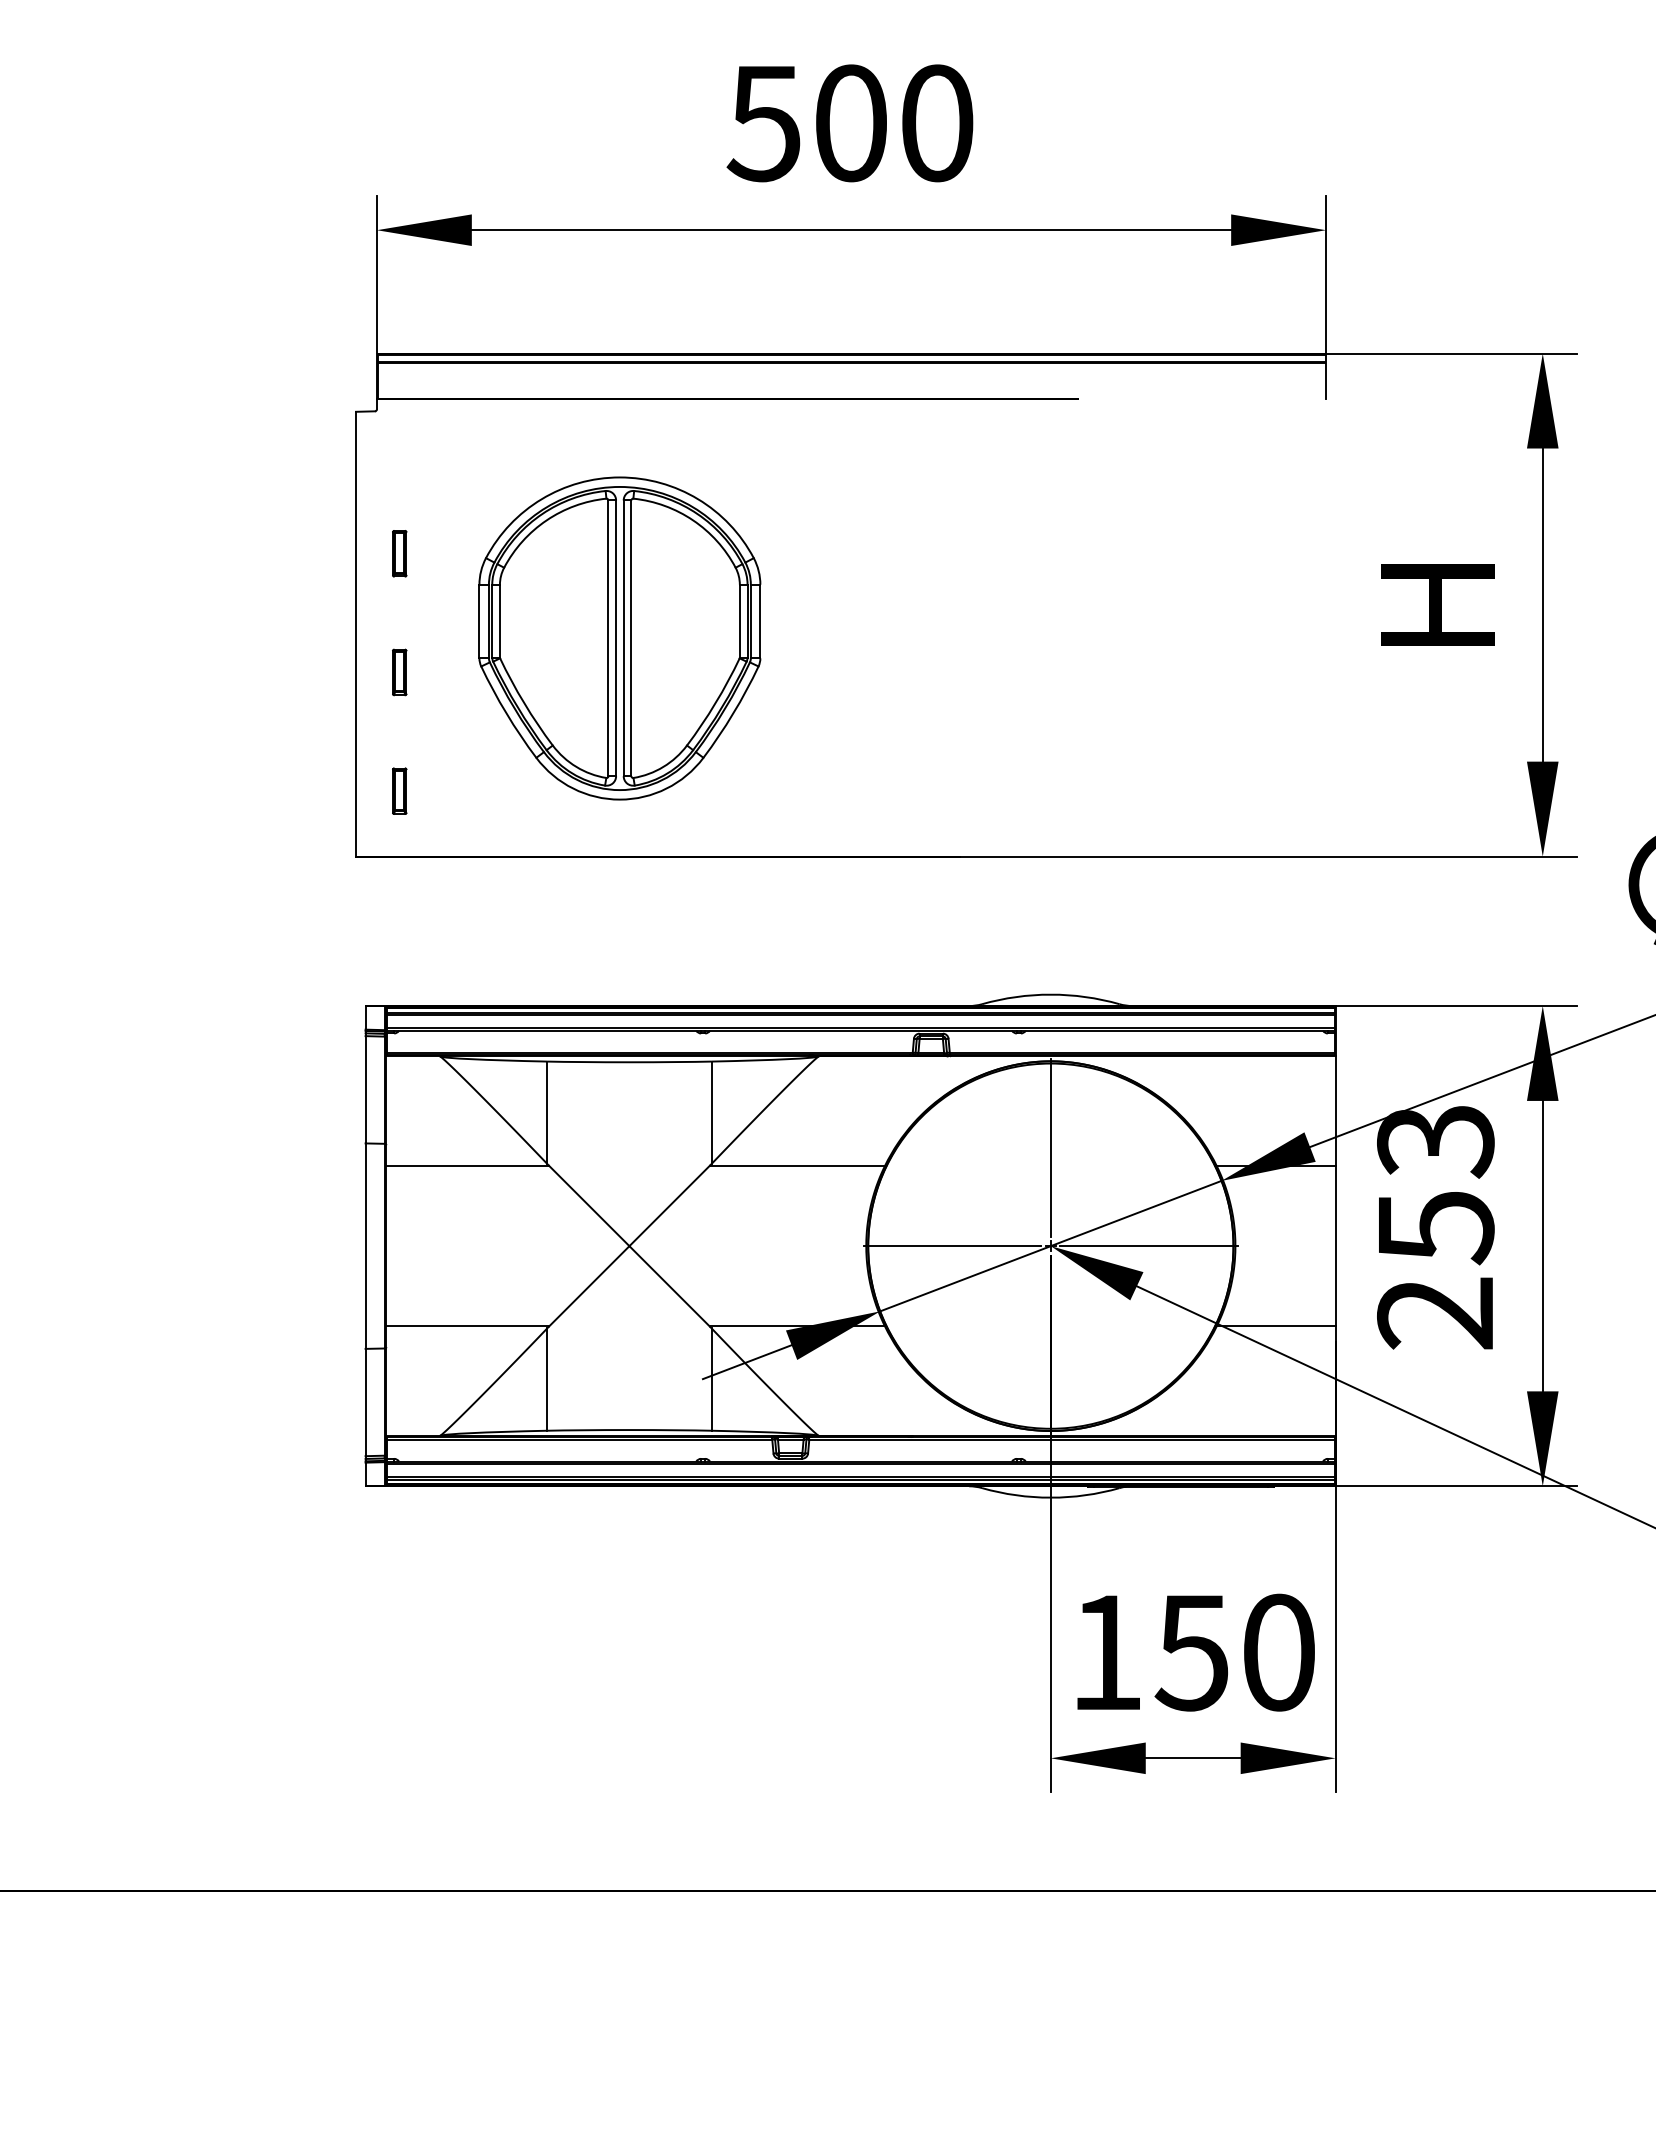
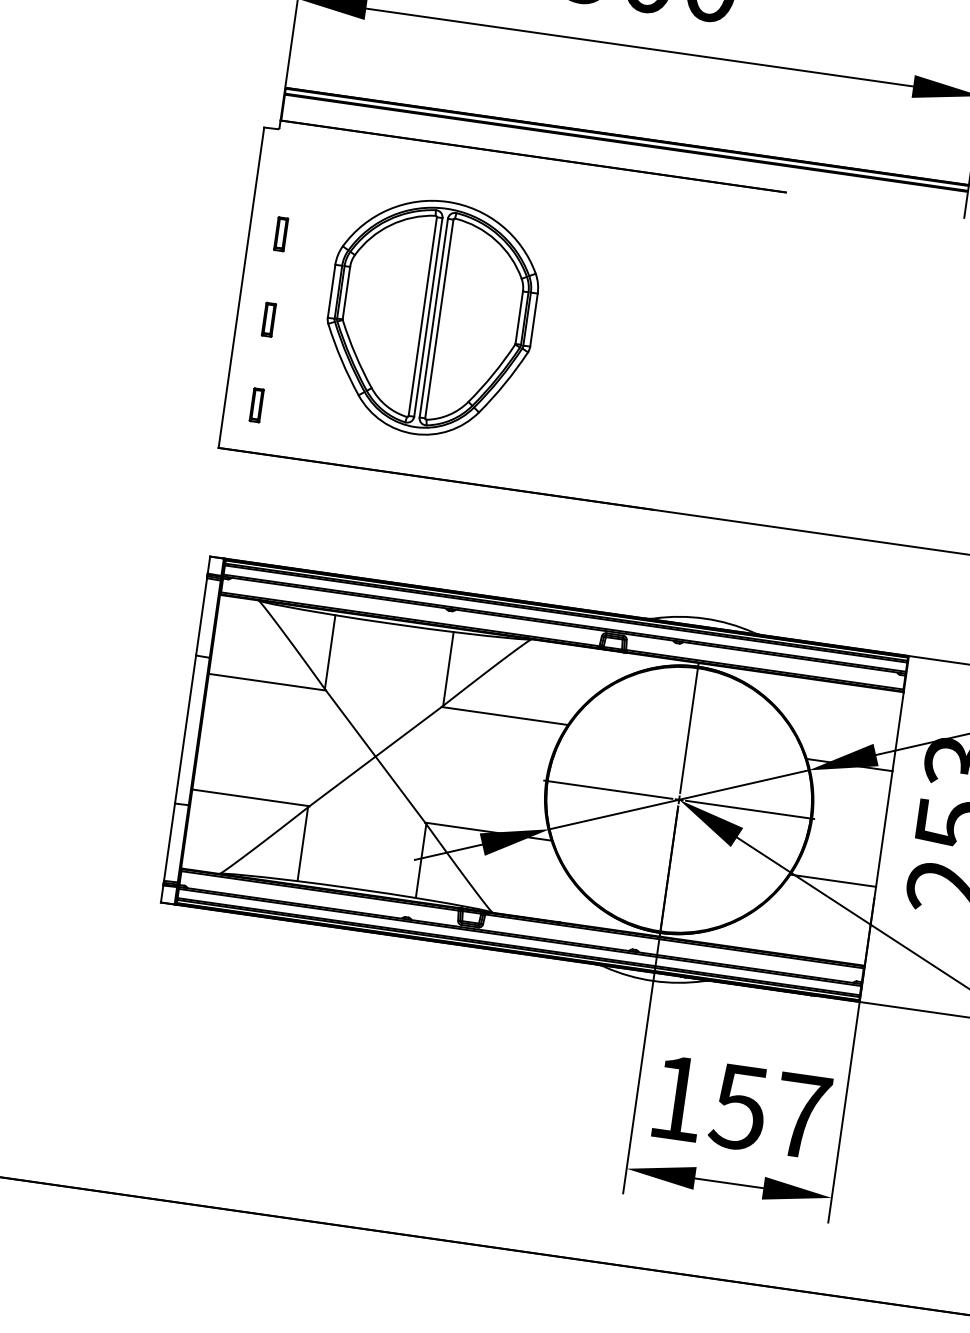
text: (1279, 1652) -> (802, 1115), 150 -> 157

